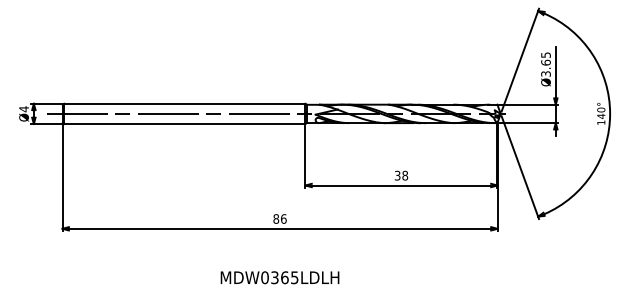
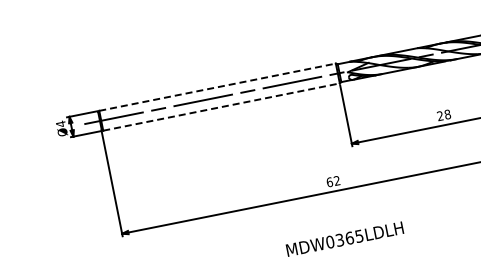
line: (184, 103) -> (217, 87), solid -> dashed
line: (184, 124) -> (221, 107), solid -> dashed
text: (397, 175) -> (440, 115), 38 -> 28
text: (279, 218) -> (332, 181), 86 -> 62

